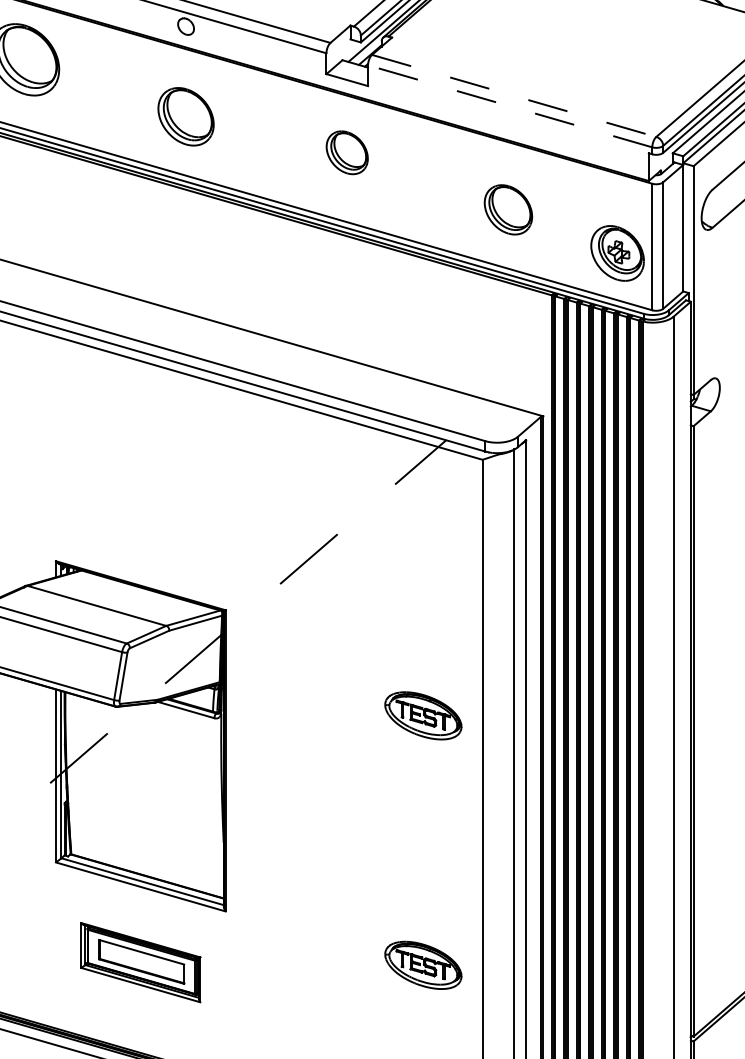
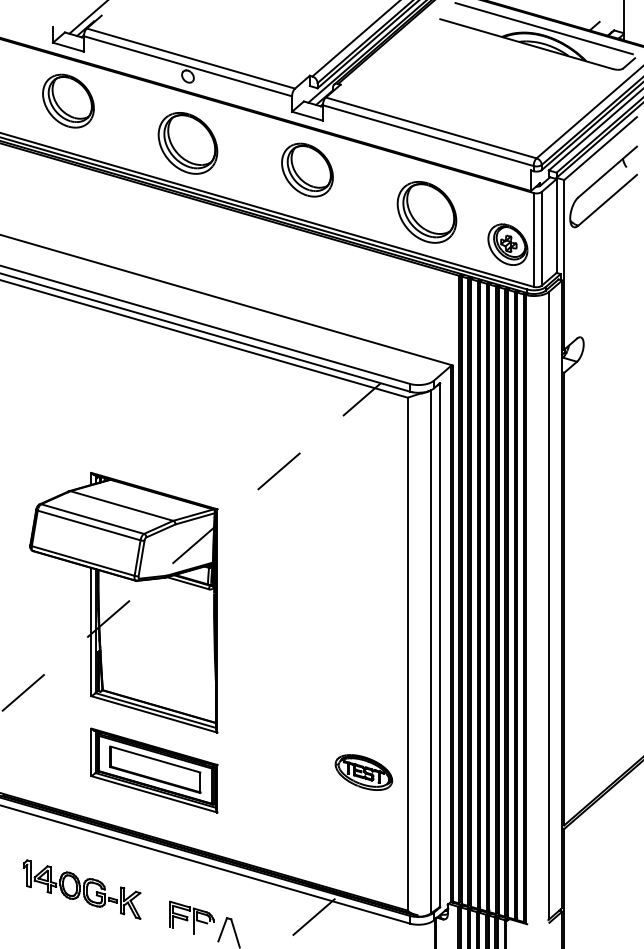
line: (514, 95) -> (431, 127), dashed -> solid
line: (510, 106) -> (428, 135), dashed -> solid
part: (185, 116) -> (187, 143), size x1.43
part: (347, 151) -> (307, 169), size x1.67
part: (507, 209) -> (426, 212), size x1.67
part: (422, 715) -> (363, 587), removed
part: (140, 962) -> (154, 770), size x1.43

